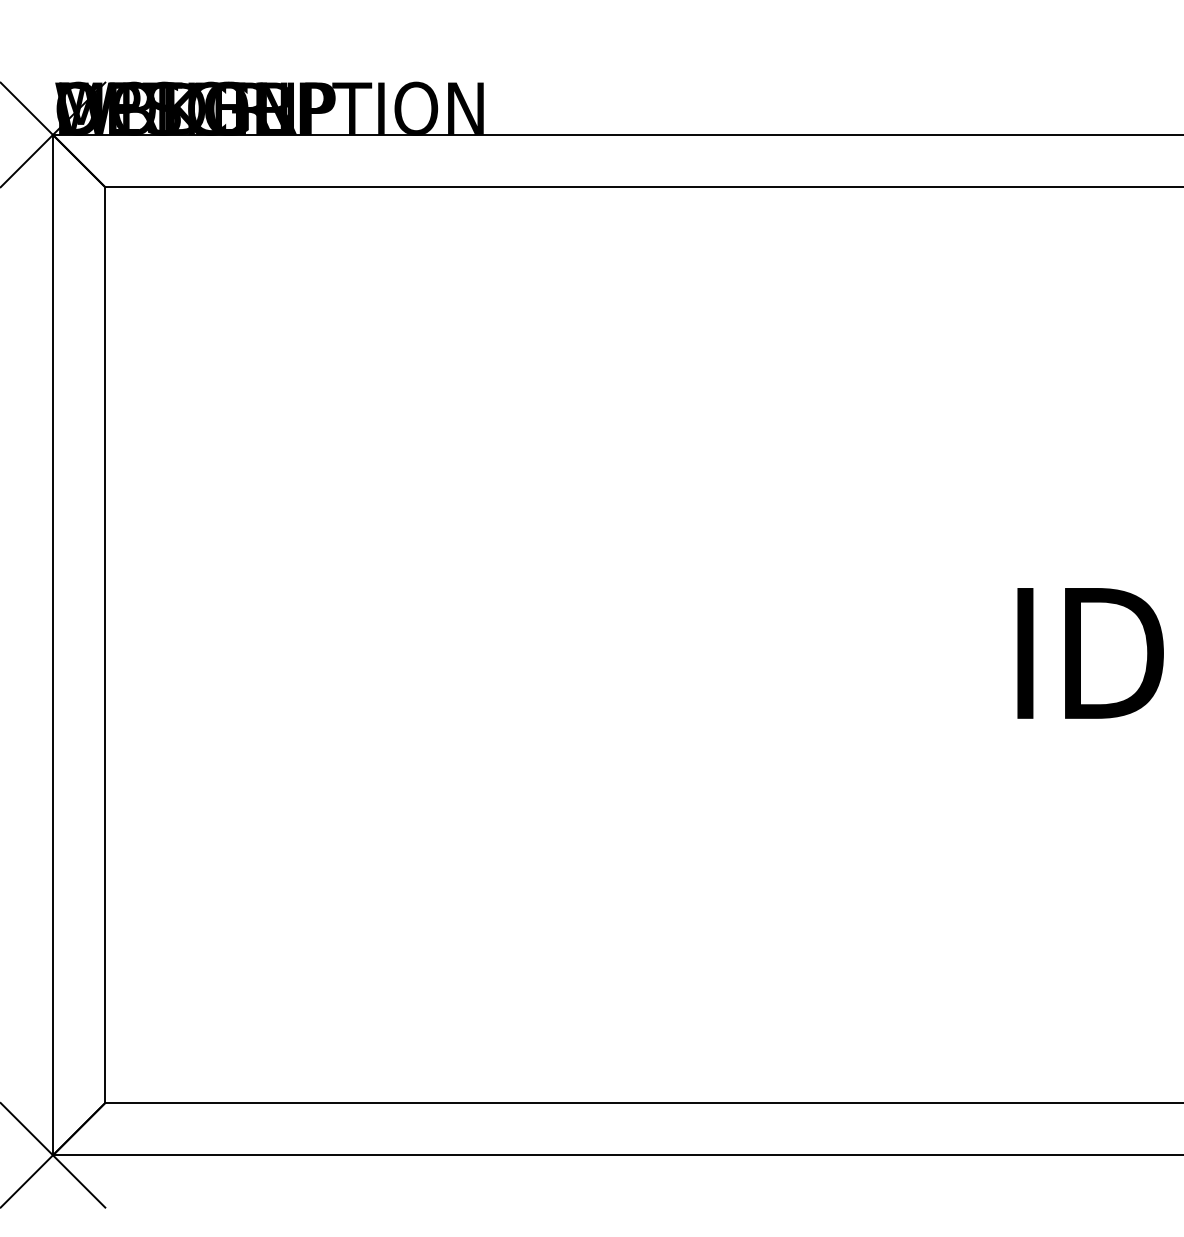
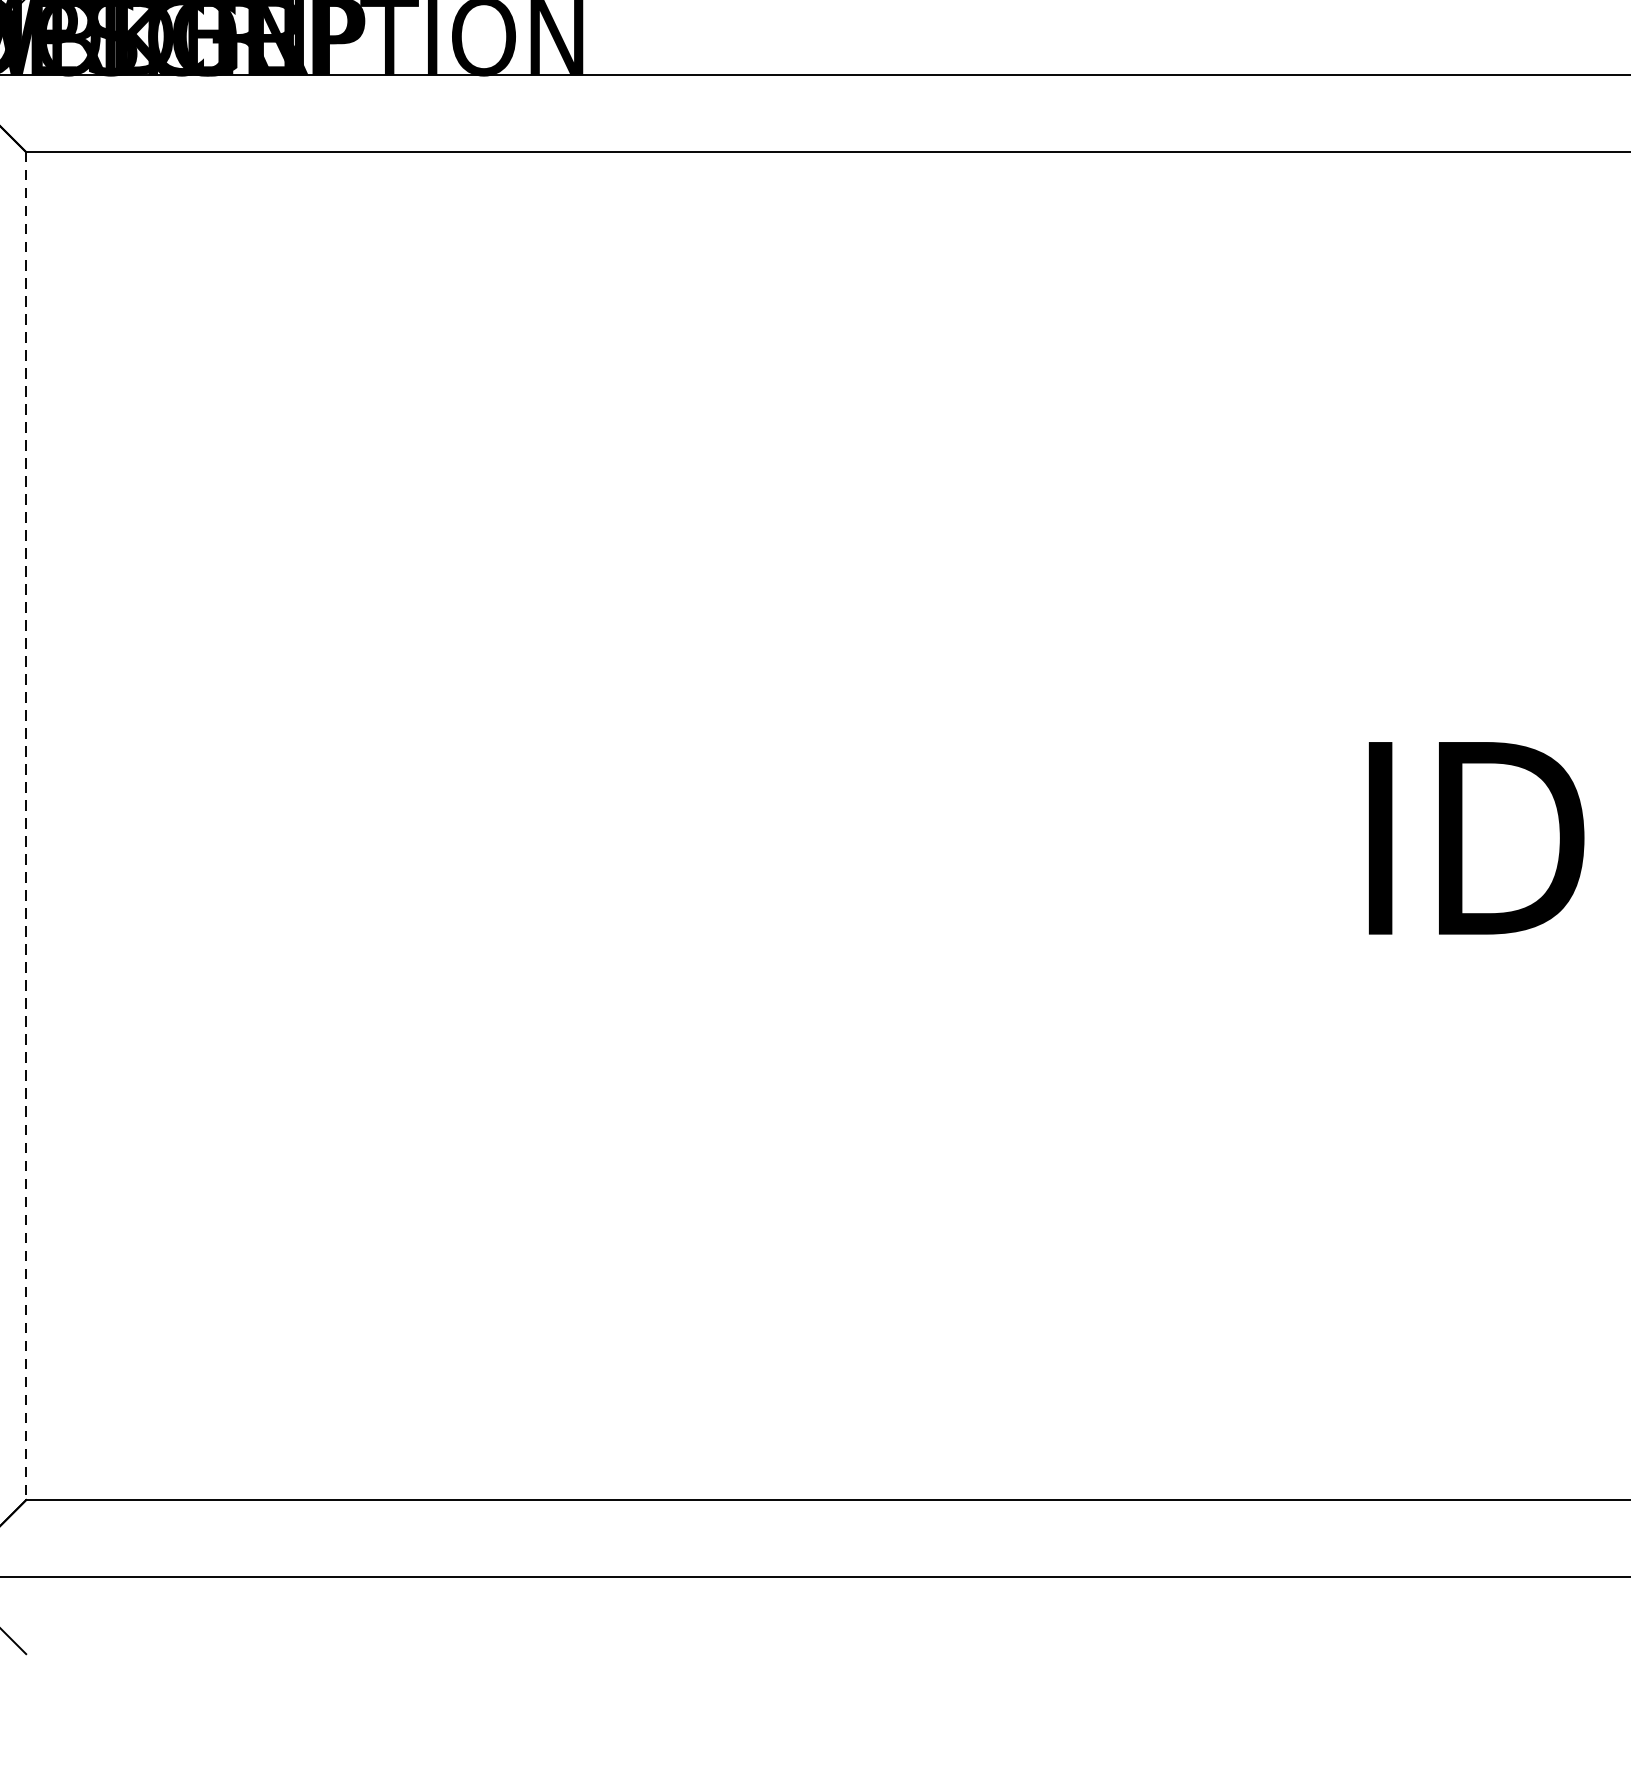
line: (105, 645) -> (26, 826), solid -> dashed

